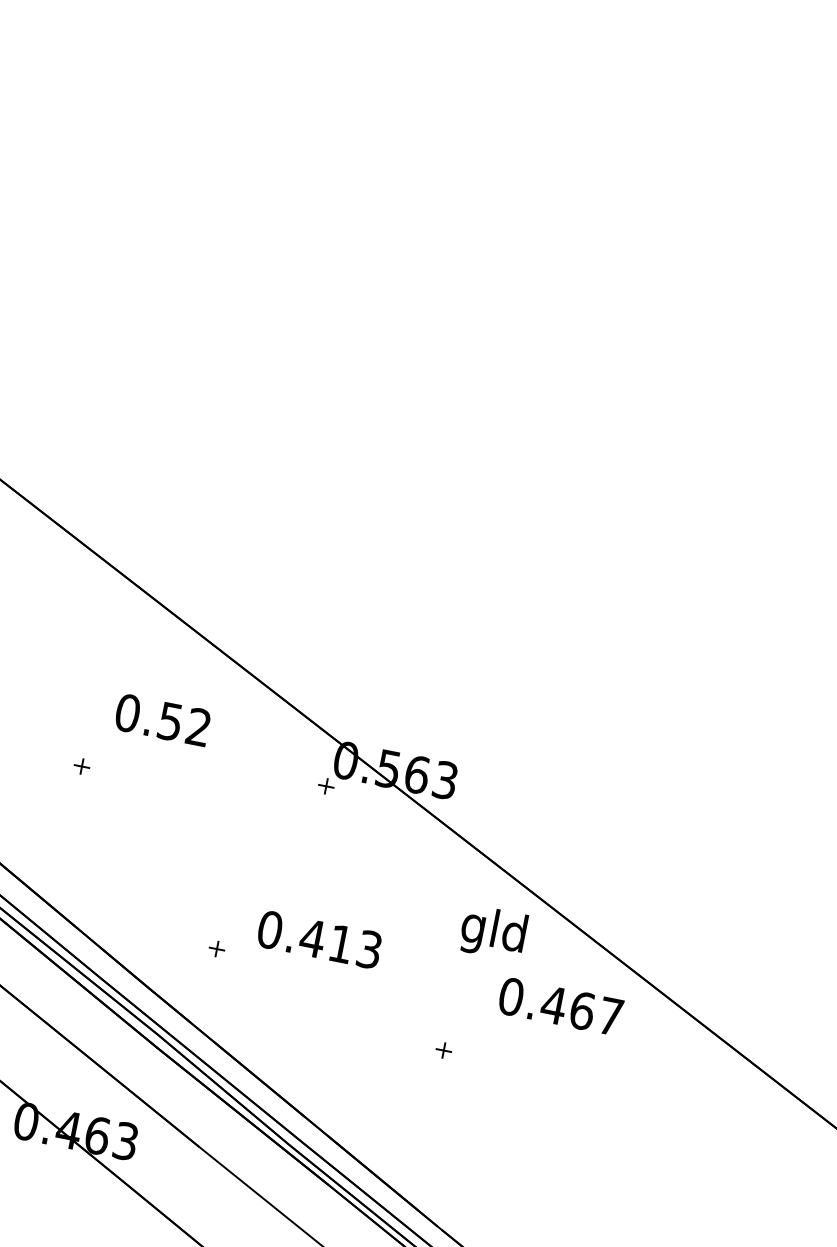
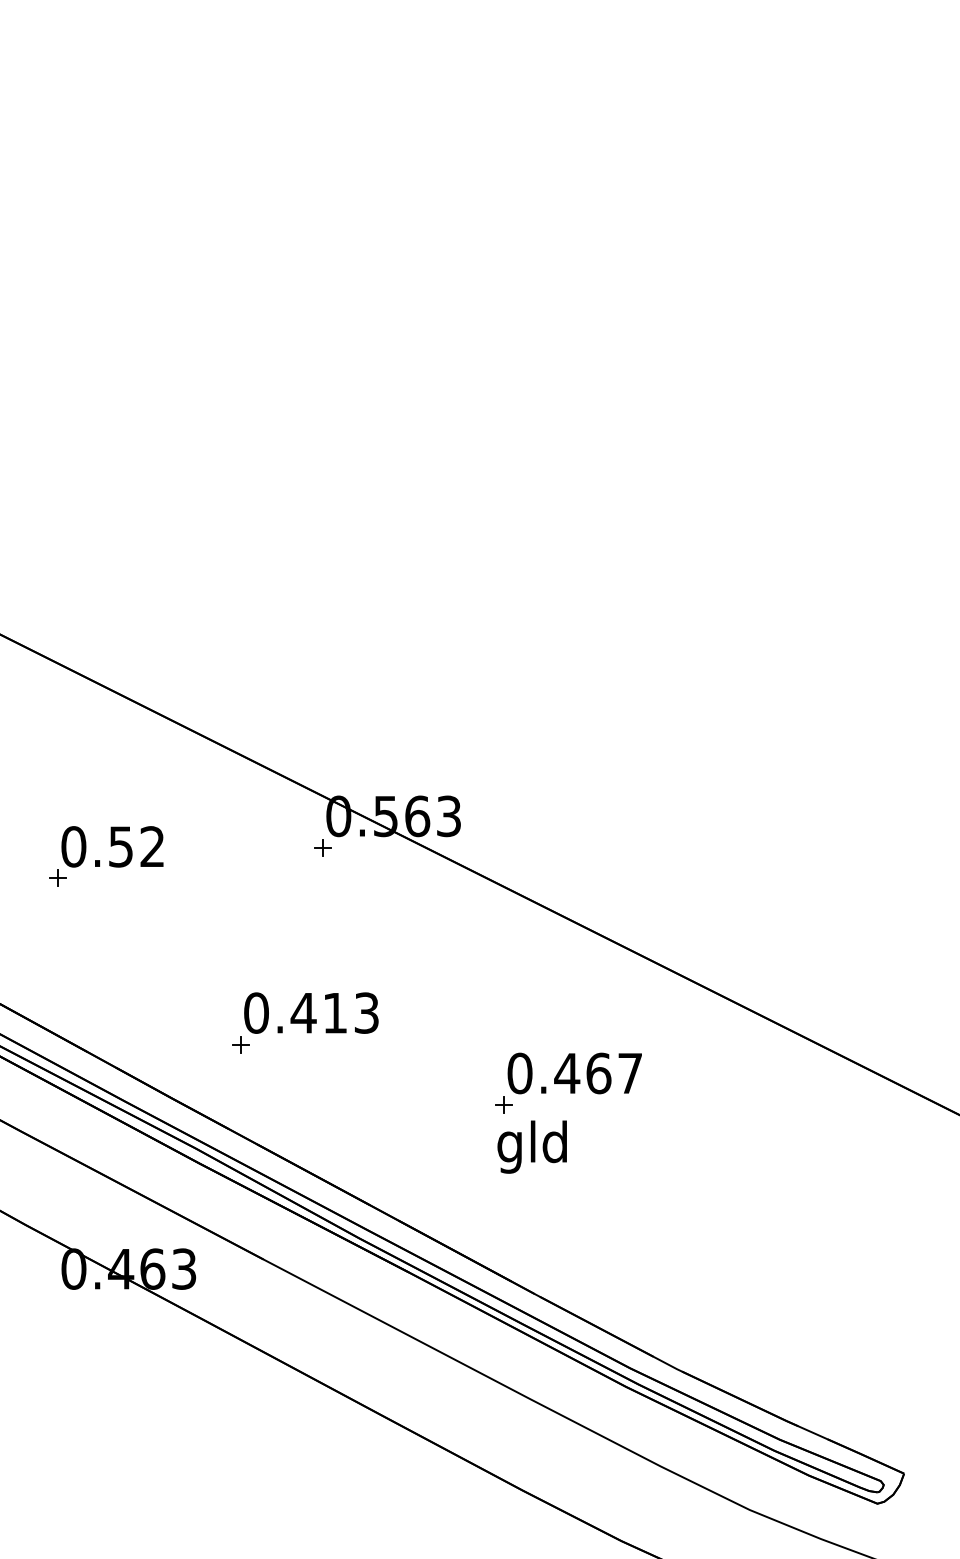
text: (162, 719) -> (112, 846), moved
text: (492, 932) -> (531, 1146), moved
text: (319, 939) -> (311, 1012), moved
text: (560, 1006) -> (574, 1073), moved

